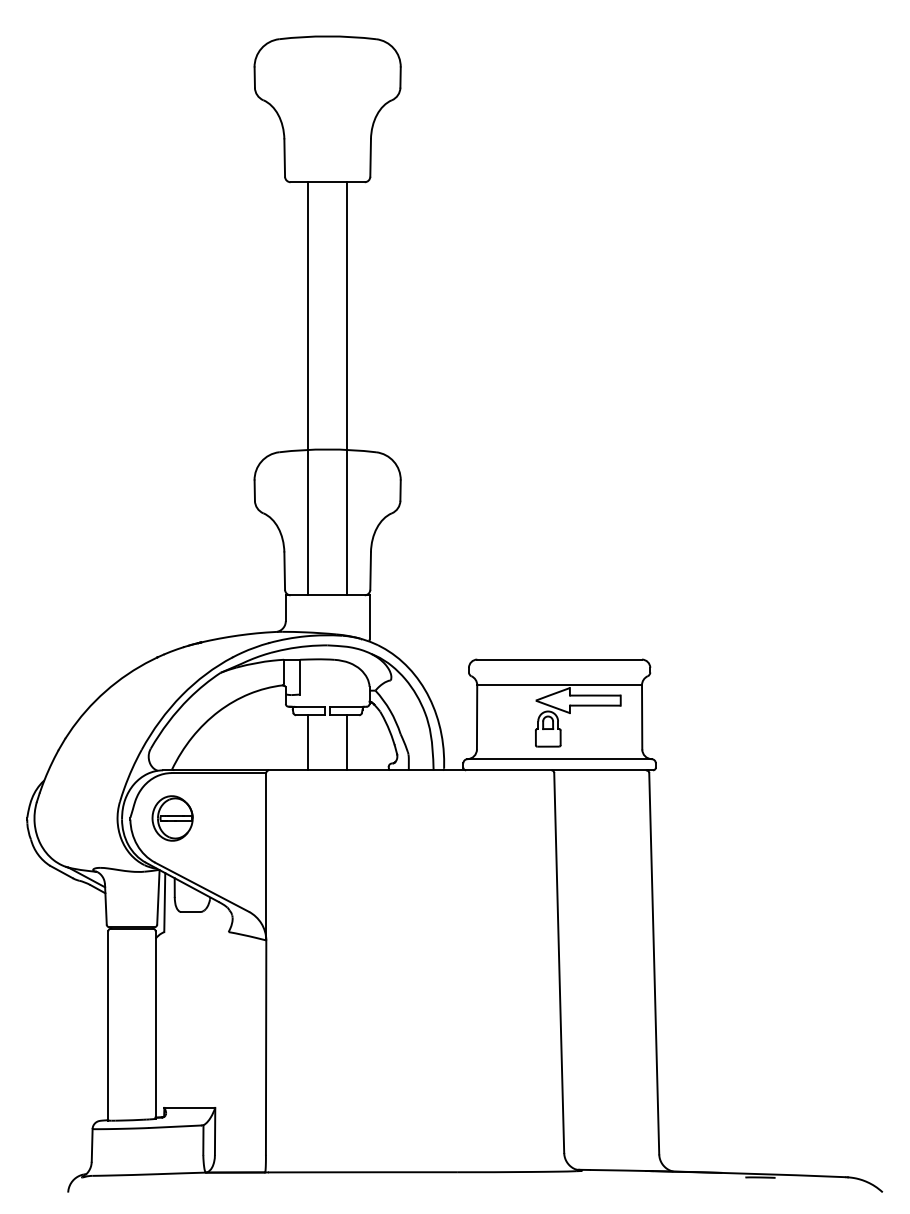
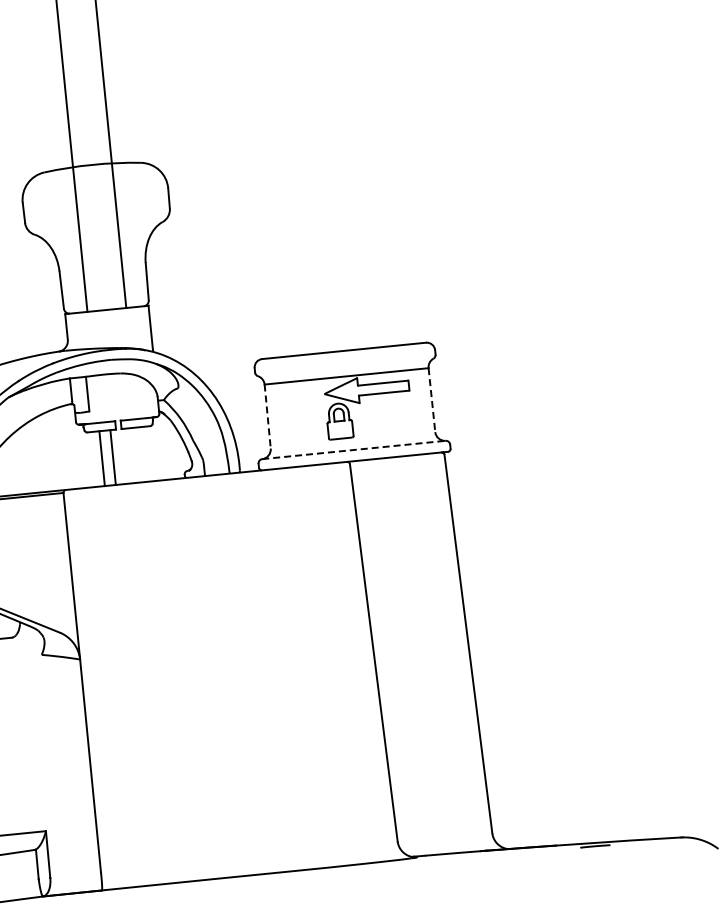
line: (477, 717) -> (268, 416), solid -> dashed
line: (642, 717) -> (432, 400), solid -> dashed
line: (347, 742) -> (113, 457), moved
line: (560, 759) -> (354, 450), solid -> dashed

